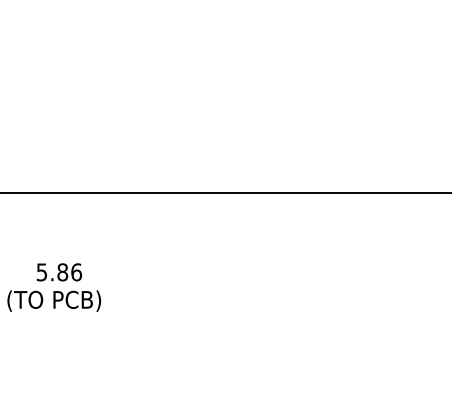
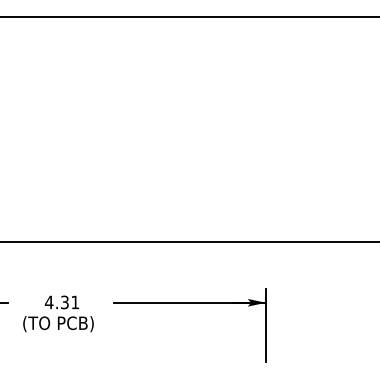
text: (58, 272) -> (61, 302), 5.86 -> 4.31
part: (227, 273) -> (189, 303), added

